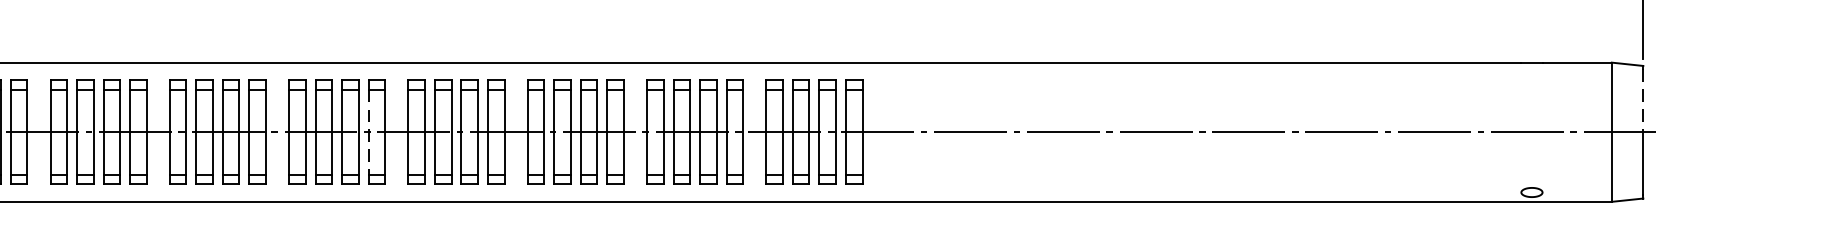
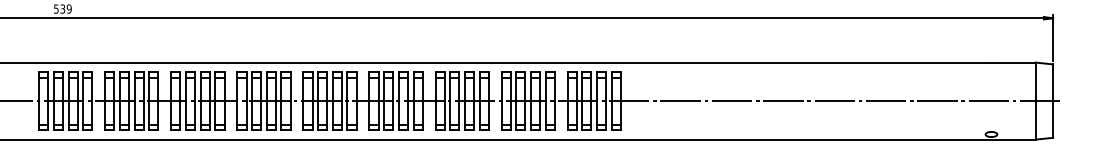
line: (1643, 102) -> (1053, 84), dashed -> solid
line: (368, 132) -> (347, 101), dashed -> solid

